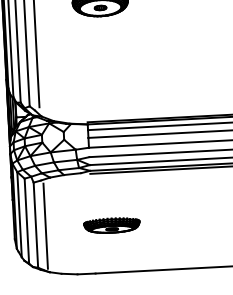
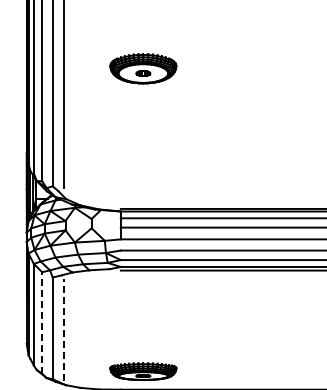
line: (27, 221) -> (42, 323), solid -> dashed
part: (112, 225) -> (143, 371), moved
line: (45, 226) -> (64, 330), solid -> dashed

